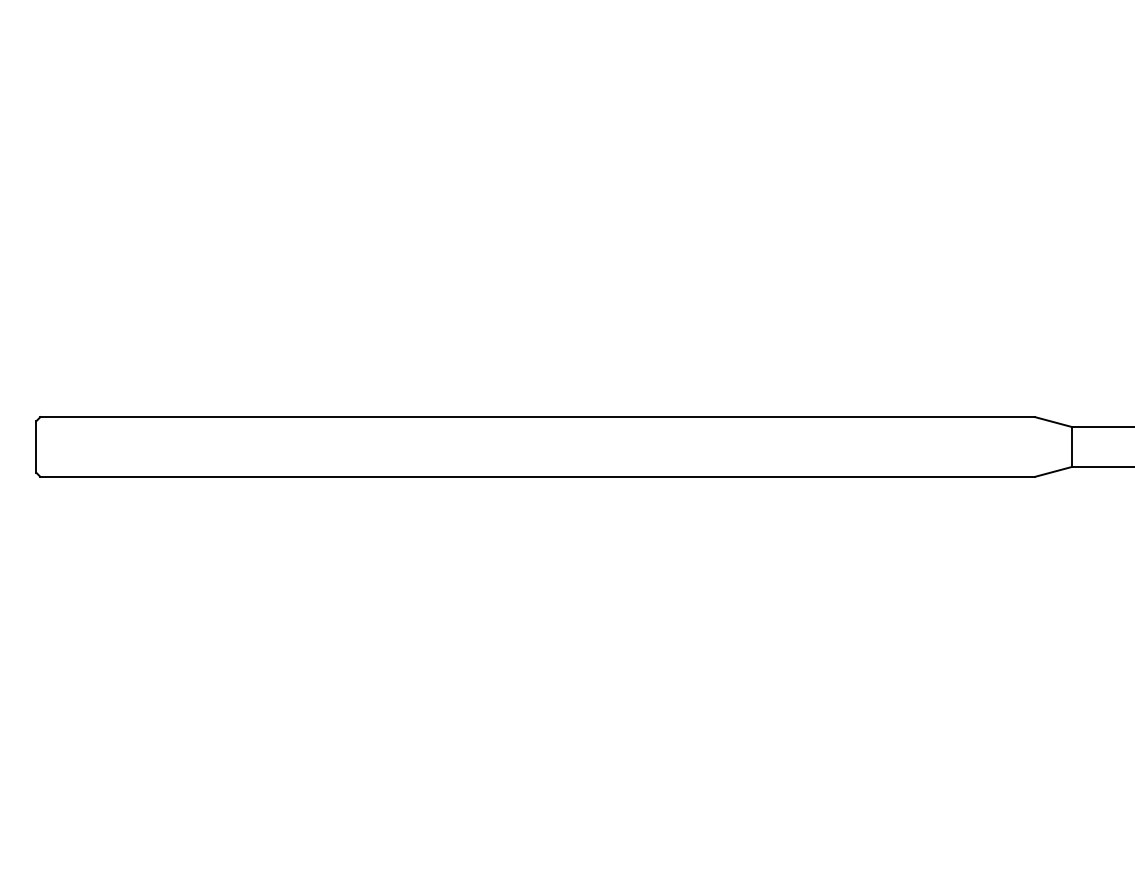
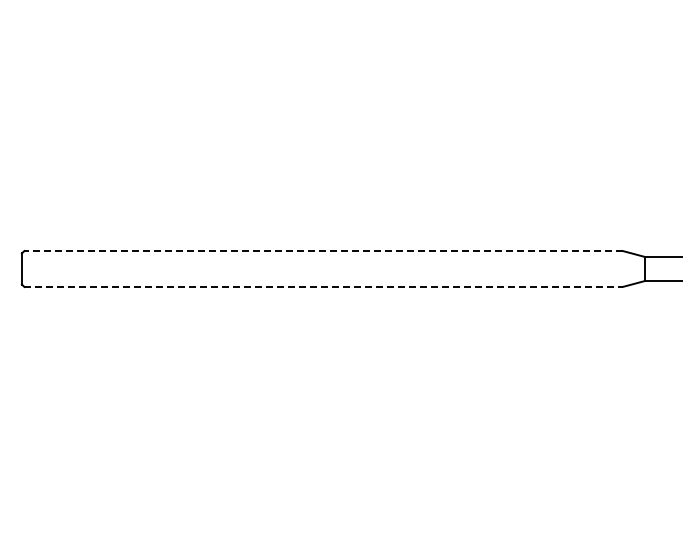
line: (537, 417) -> (323, 251), solid -> dashed
line: (539, 476) -> (324, 286), solid -> dashed

